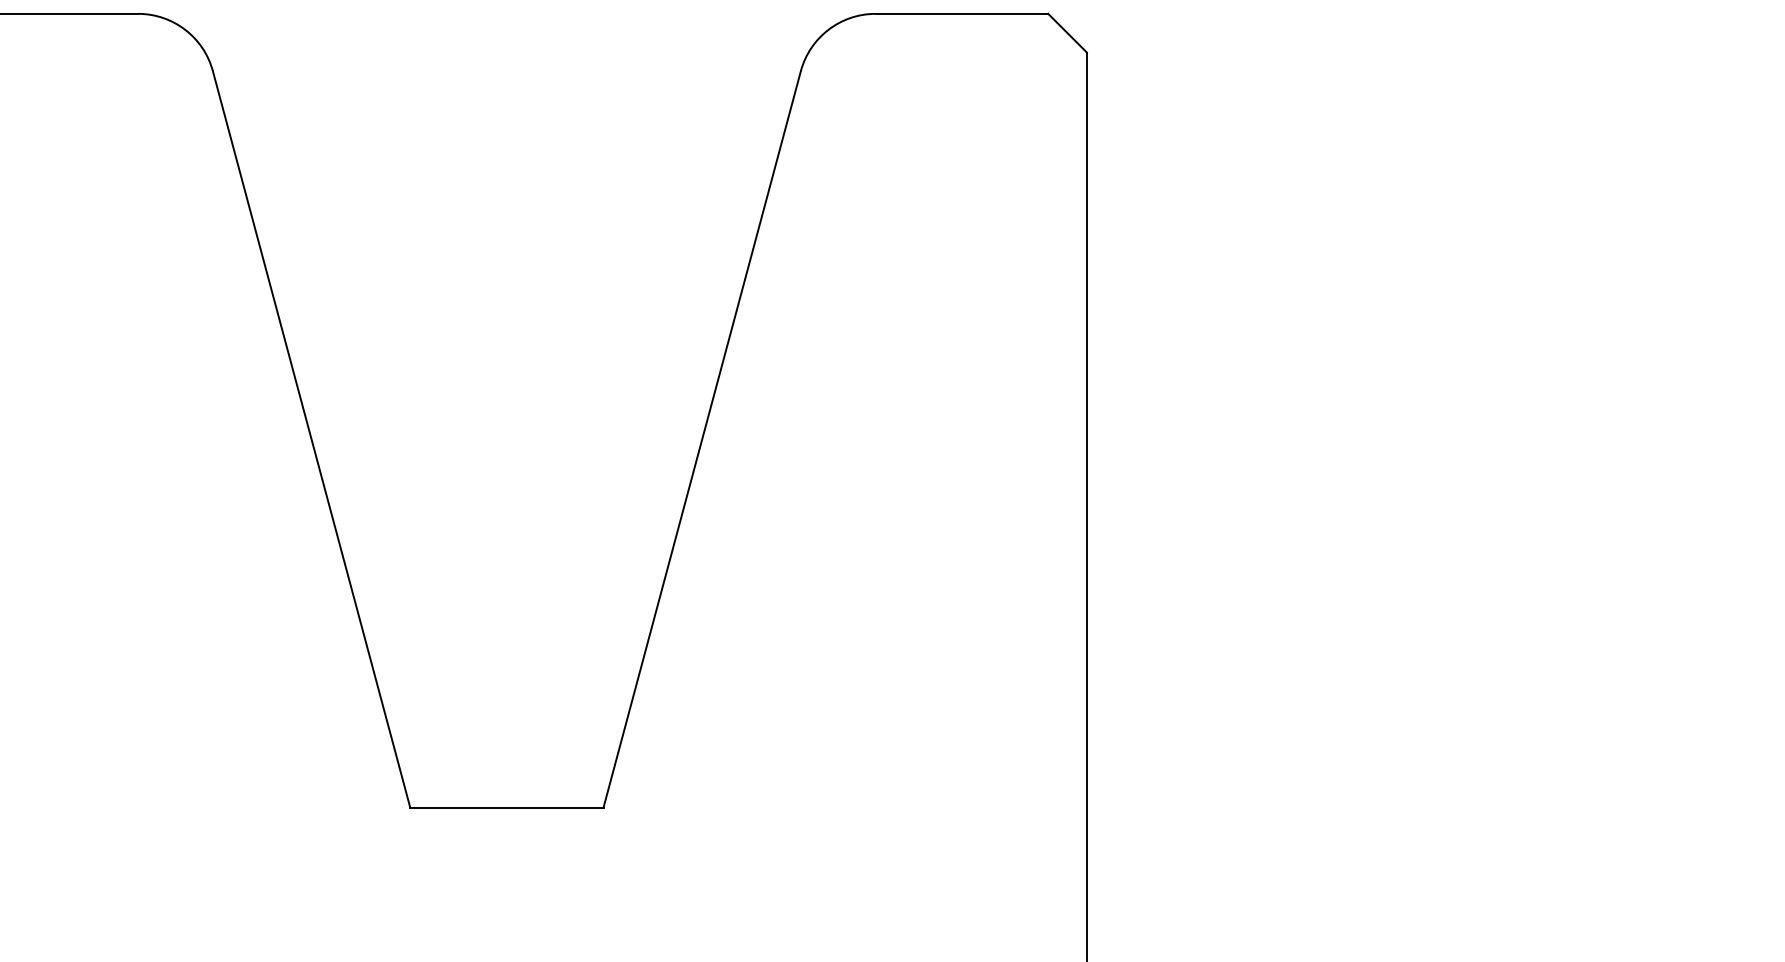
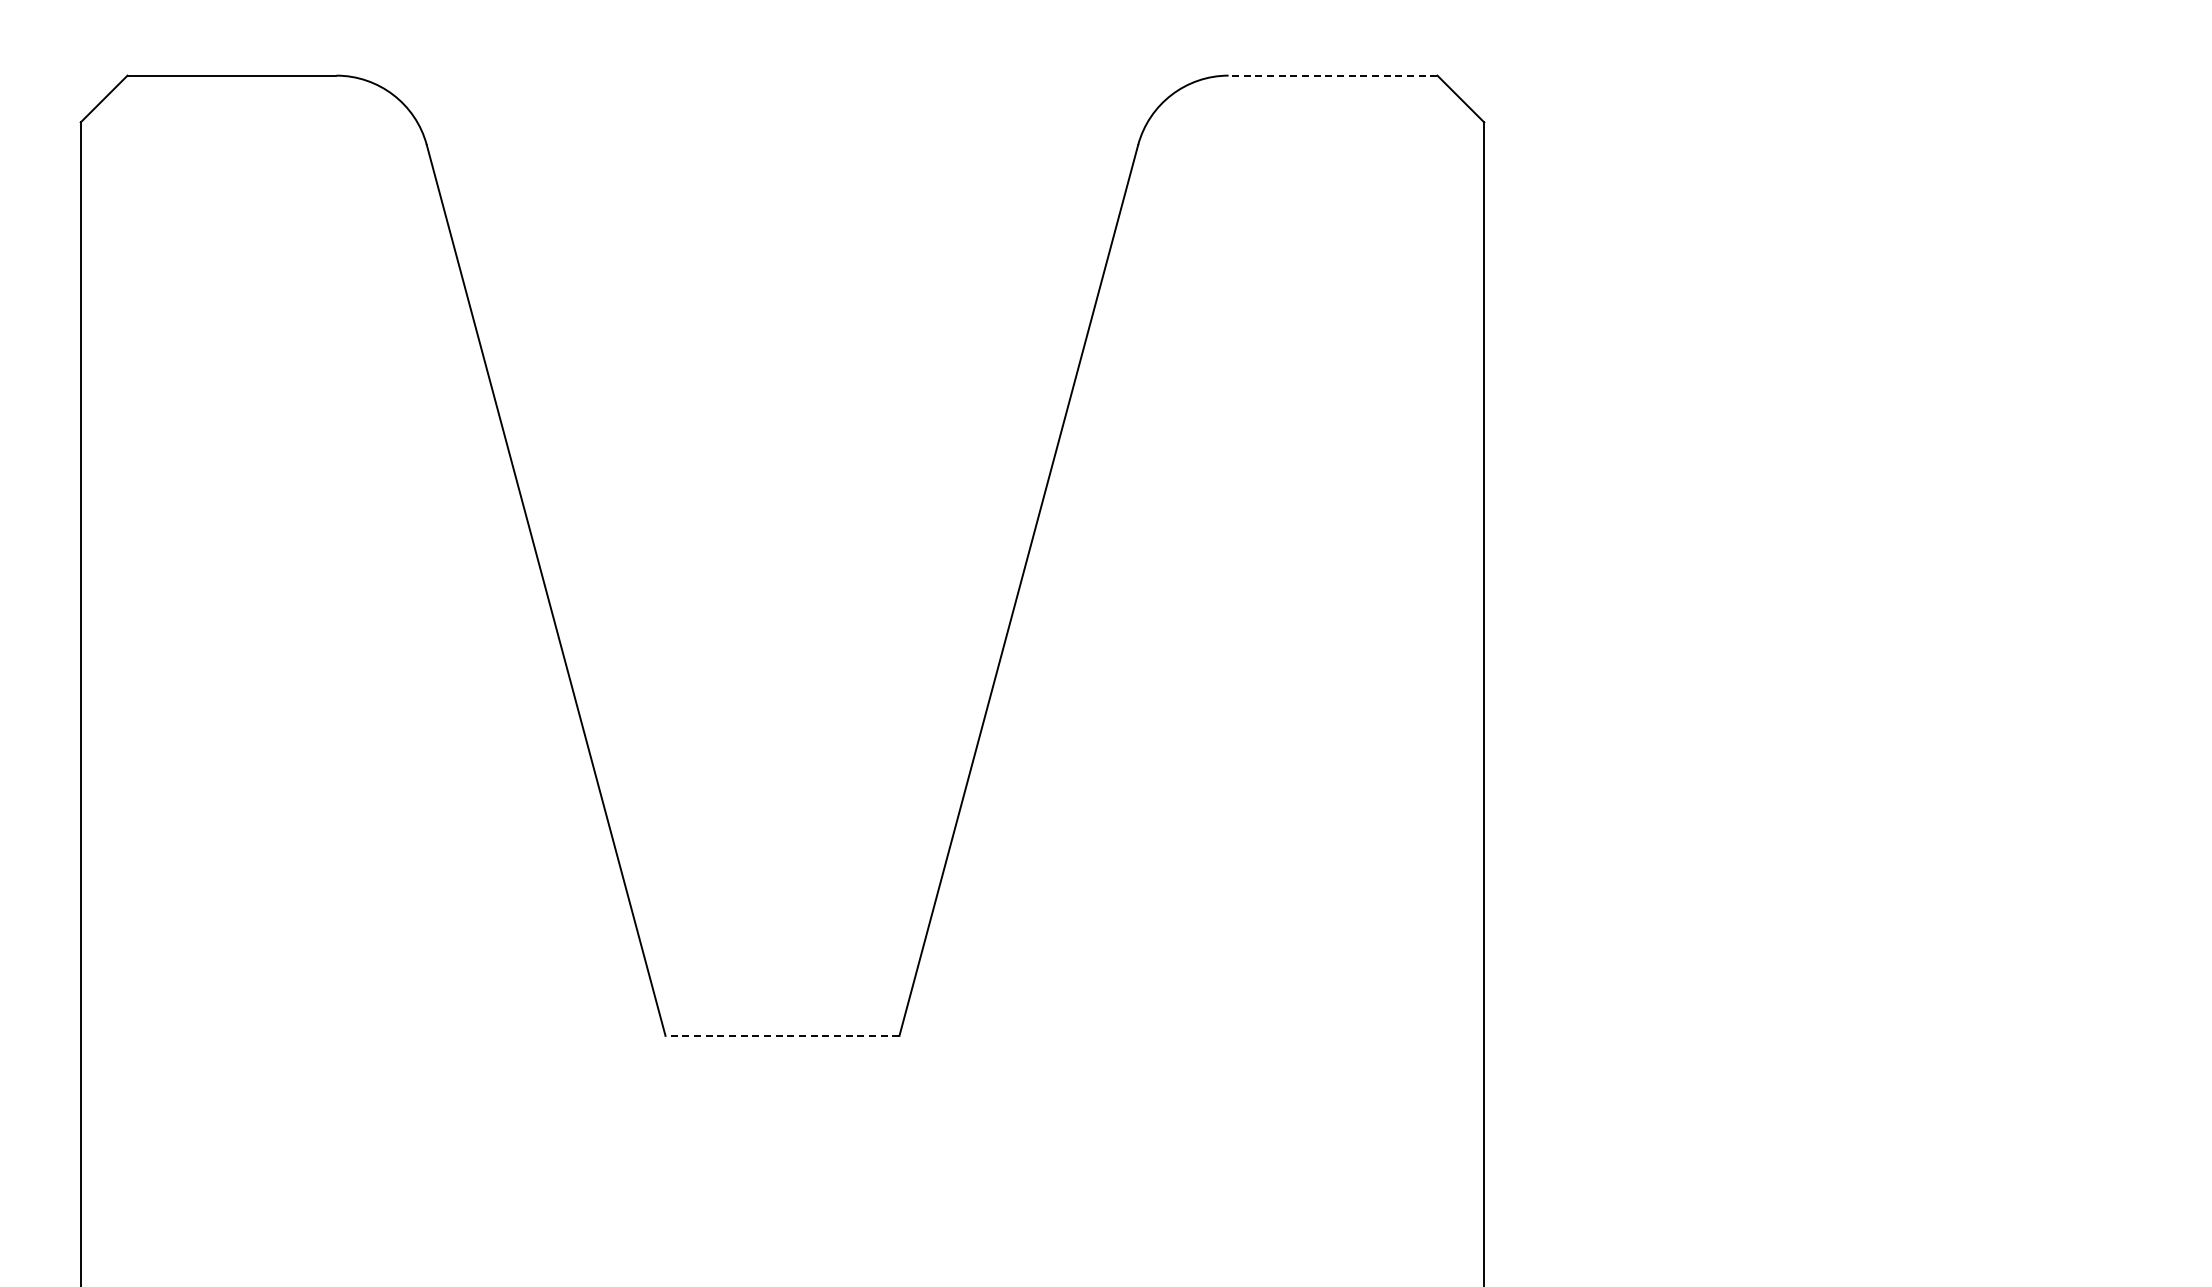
line: (961, 13) -> (1332, 75), solid -> dashed
line: (506, 807) -> (782, 1035), solid -> dashed

